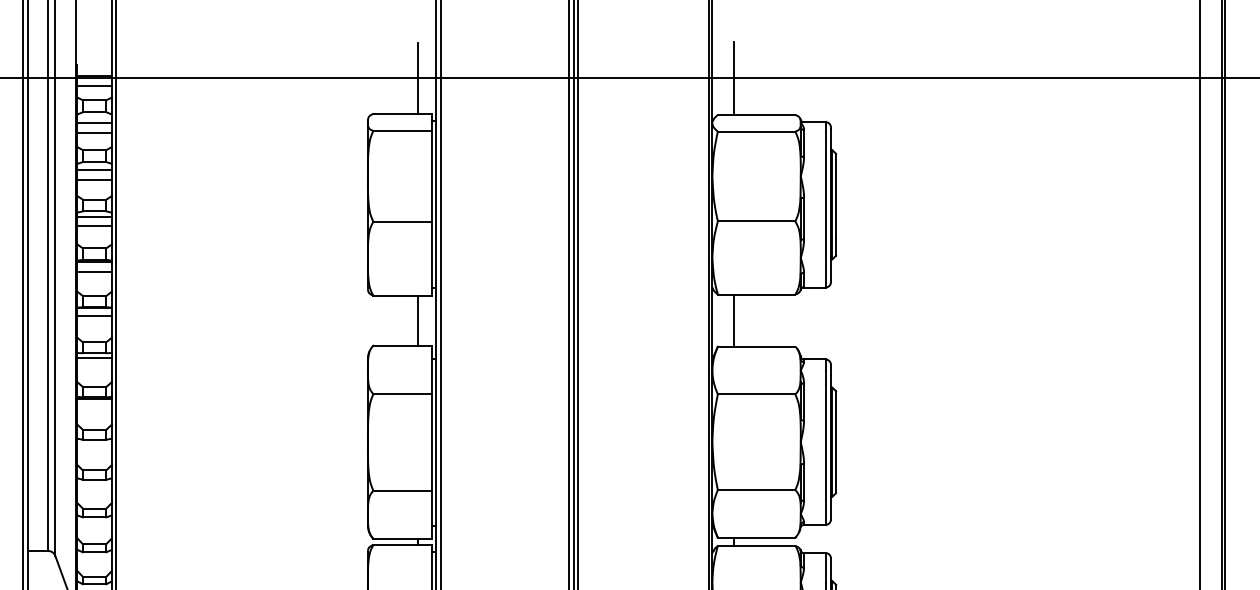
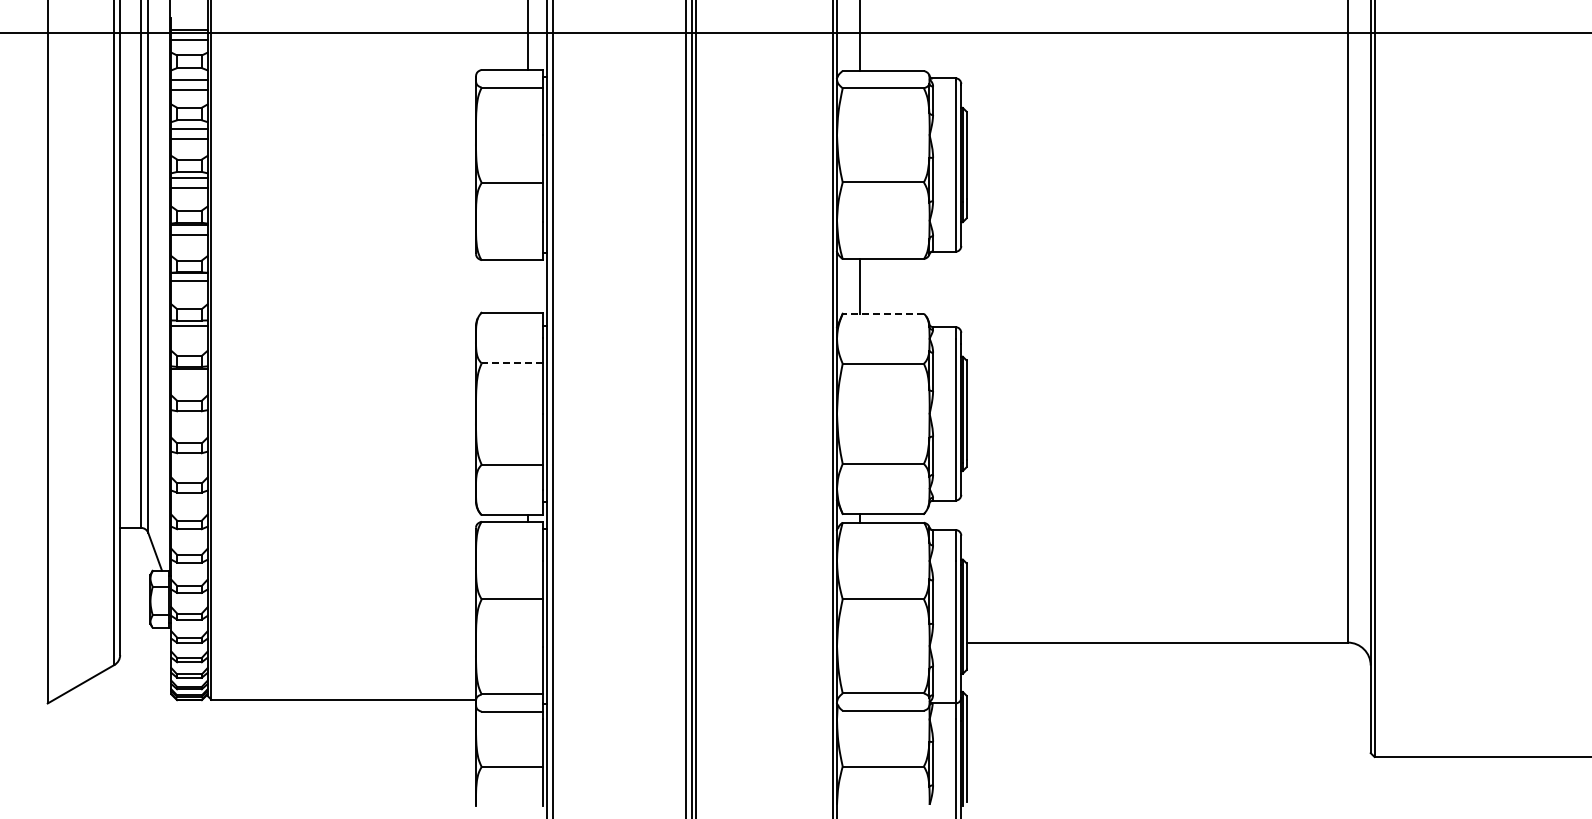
line: (418, 320) -> (528, 286), removed
line: (756, 346) -> (883, 313), solid -> dashed
line: (402, 394) -> (512, 363), solid -> dashed

